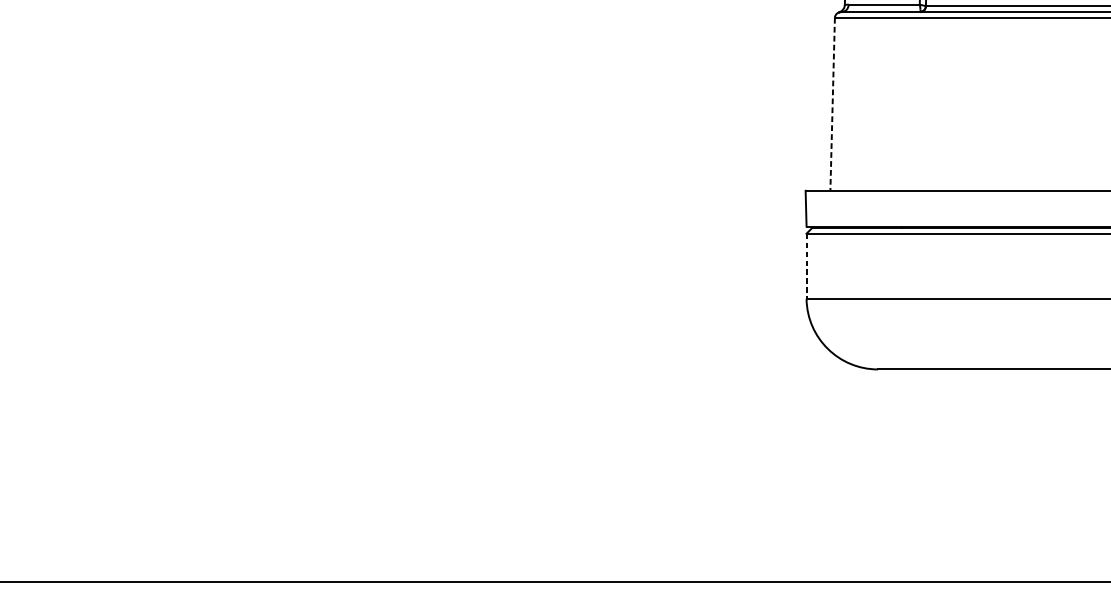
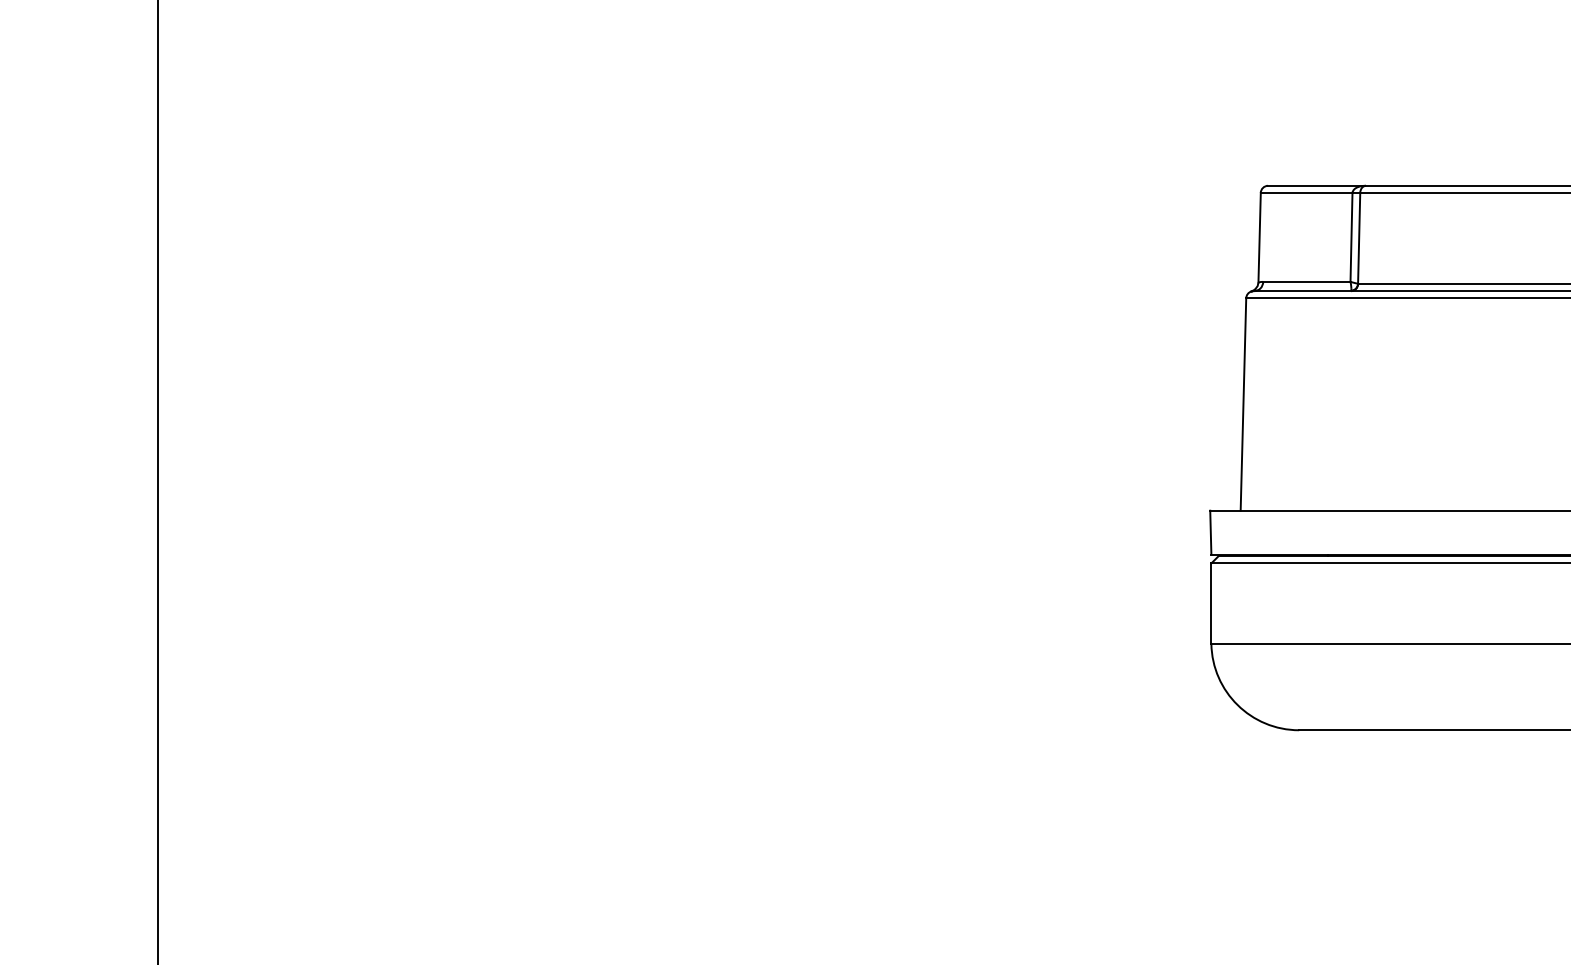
line: (832, 104) -> (1243, 404), dashed -> solid
line: (806, 267) -> (1211, 604), dashed -> solid

